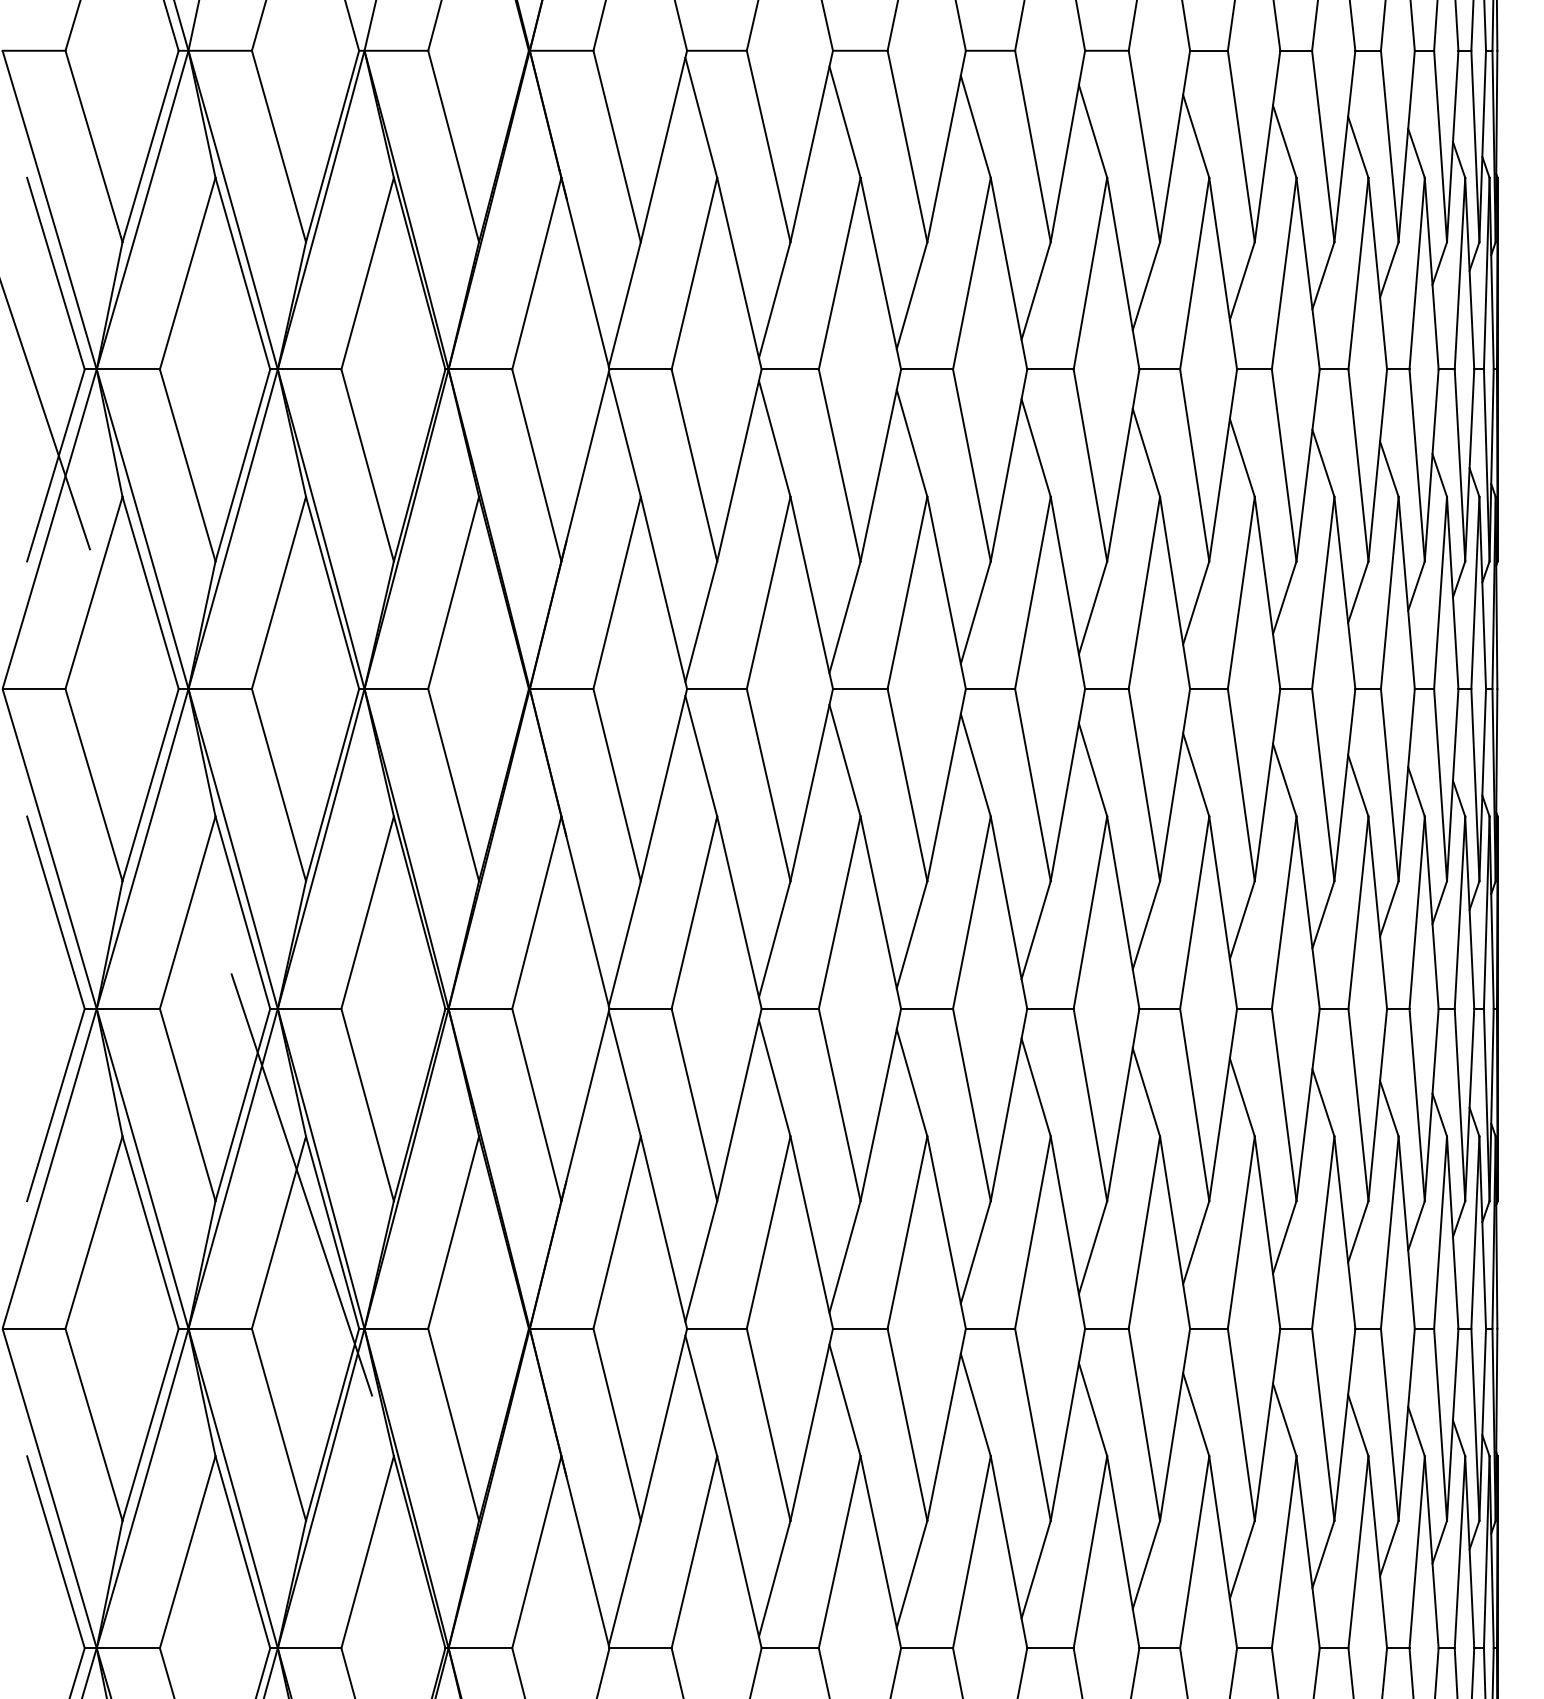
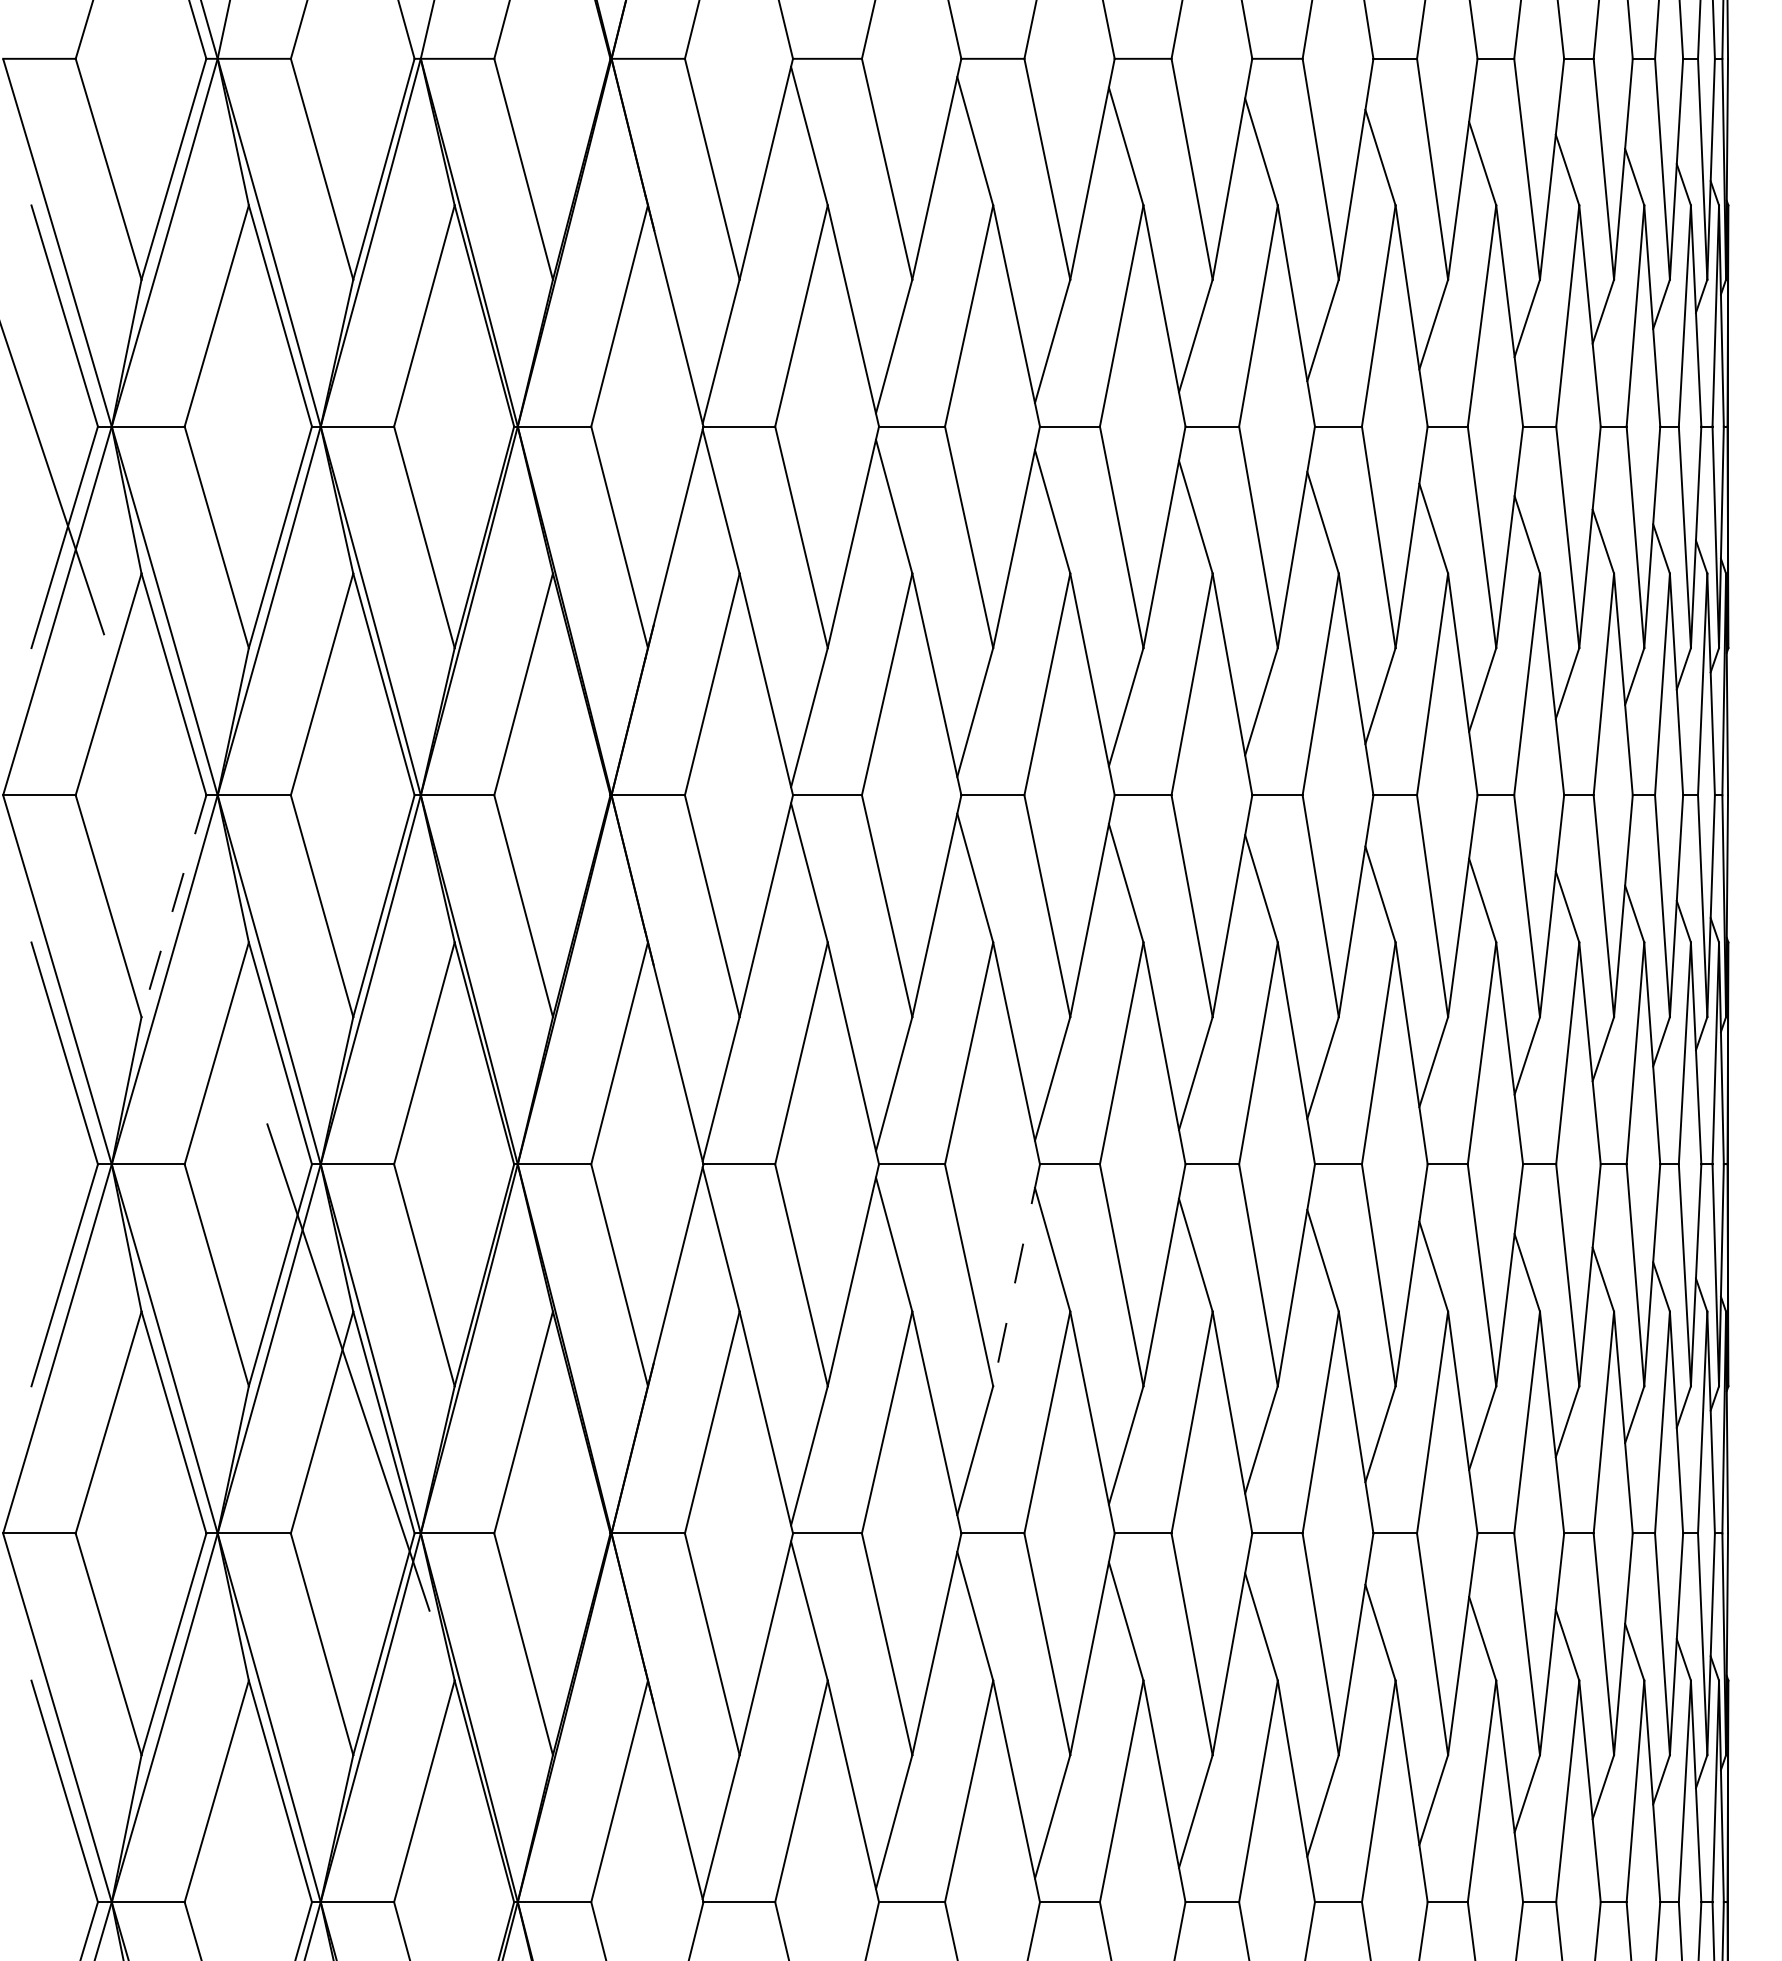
line: (150, 785) -> (173, 906), solid -> dashed
line: (880, 1105) -> (1016, 1275), solid -> dashed

